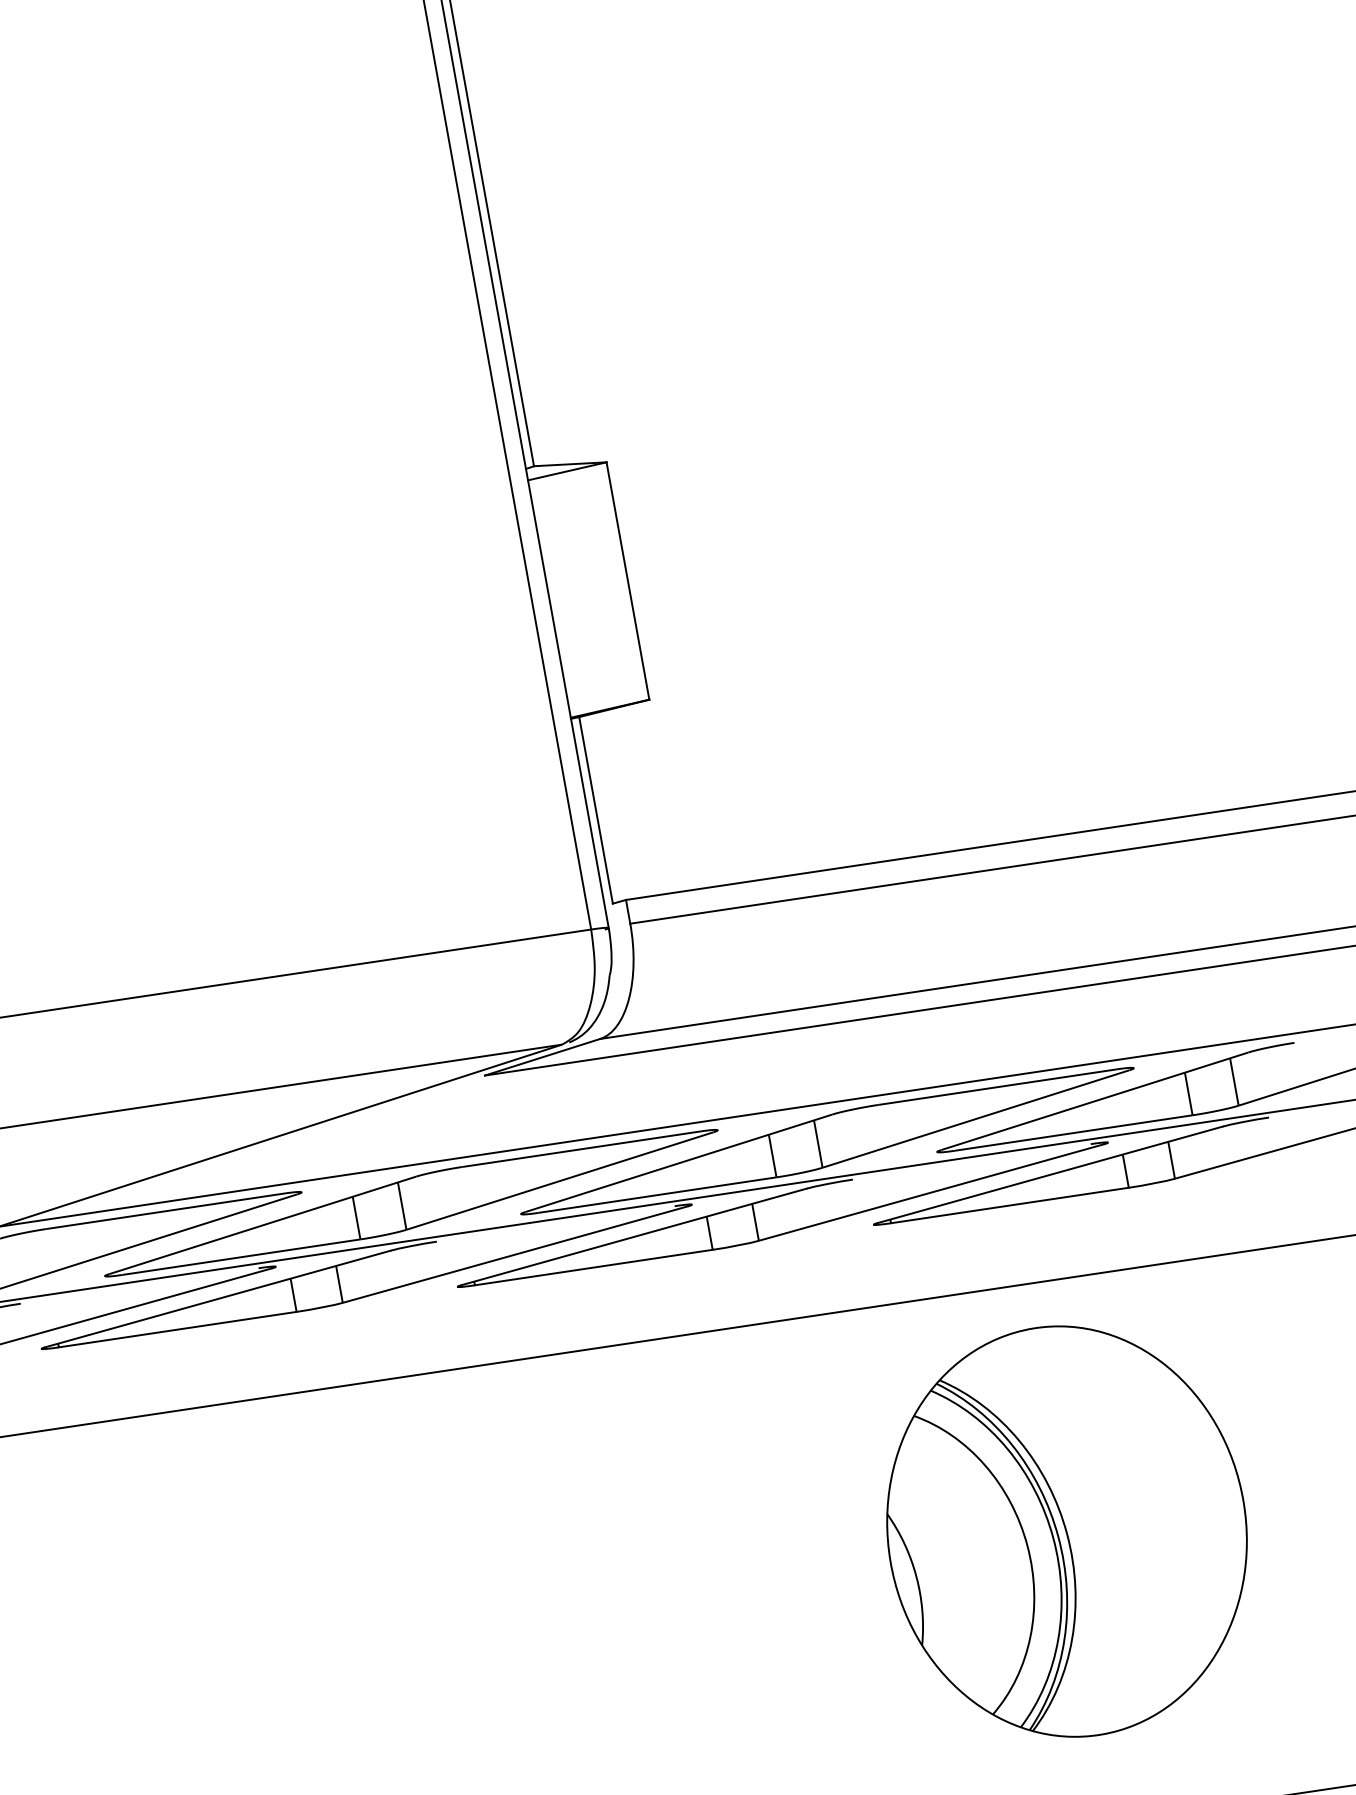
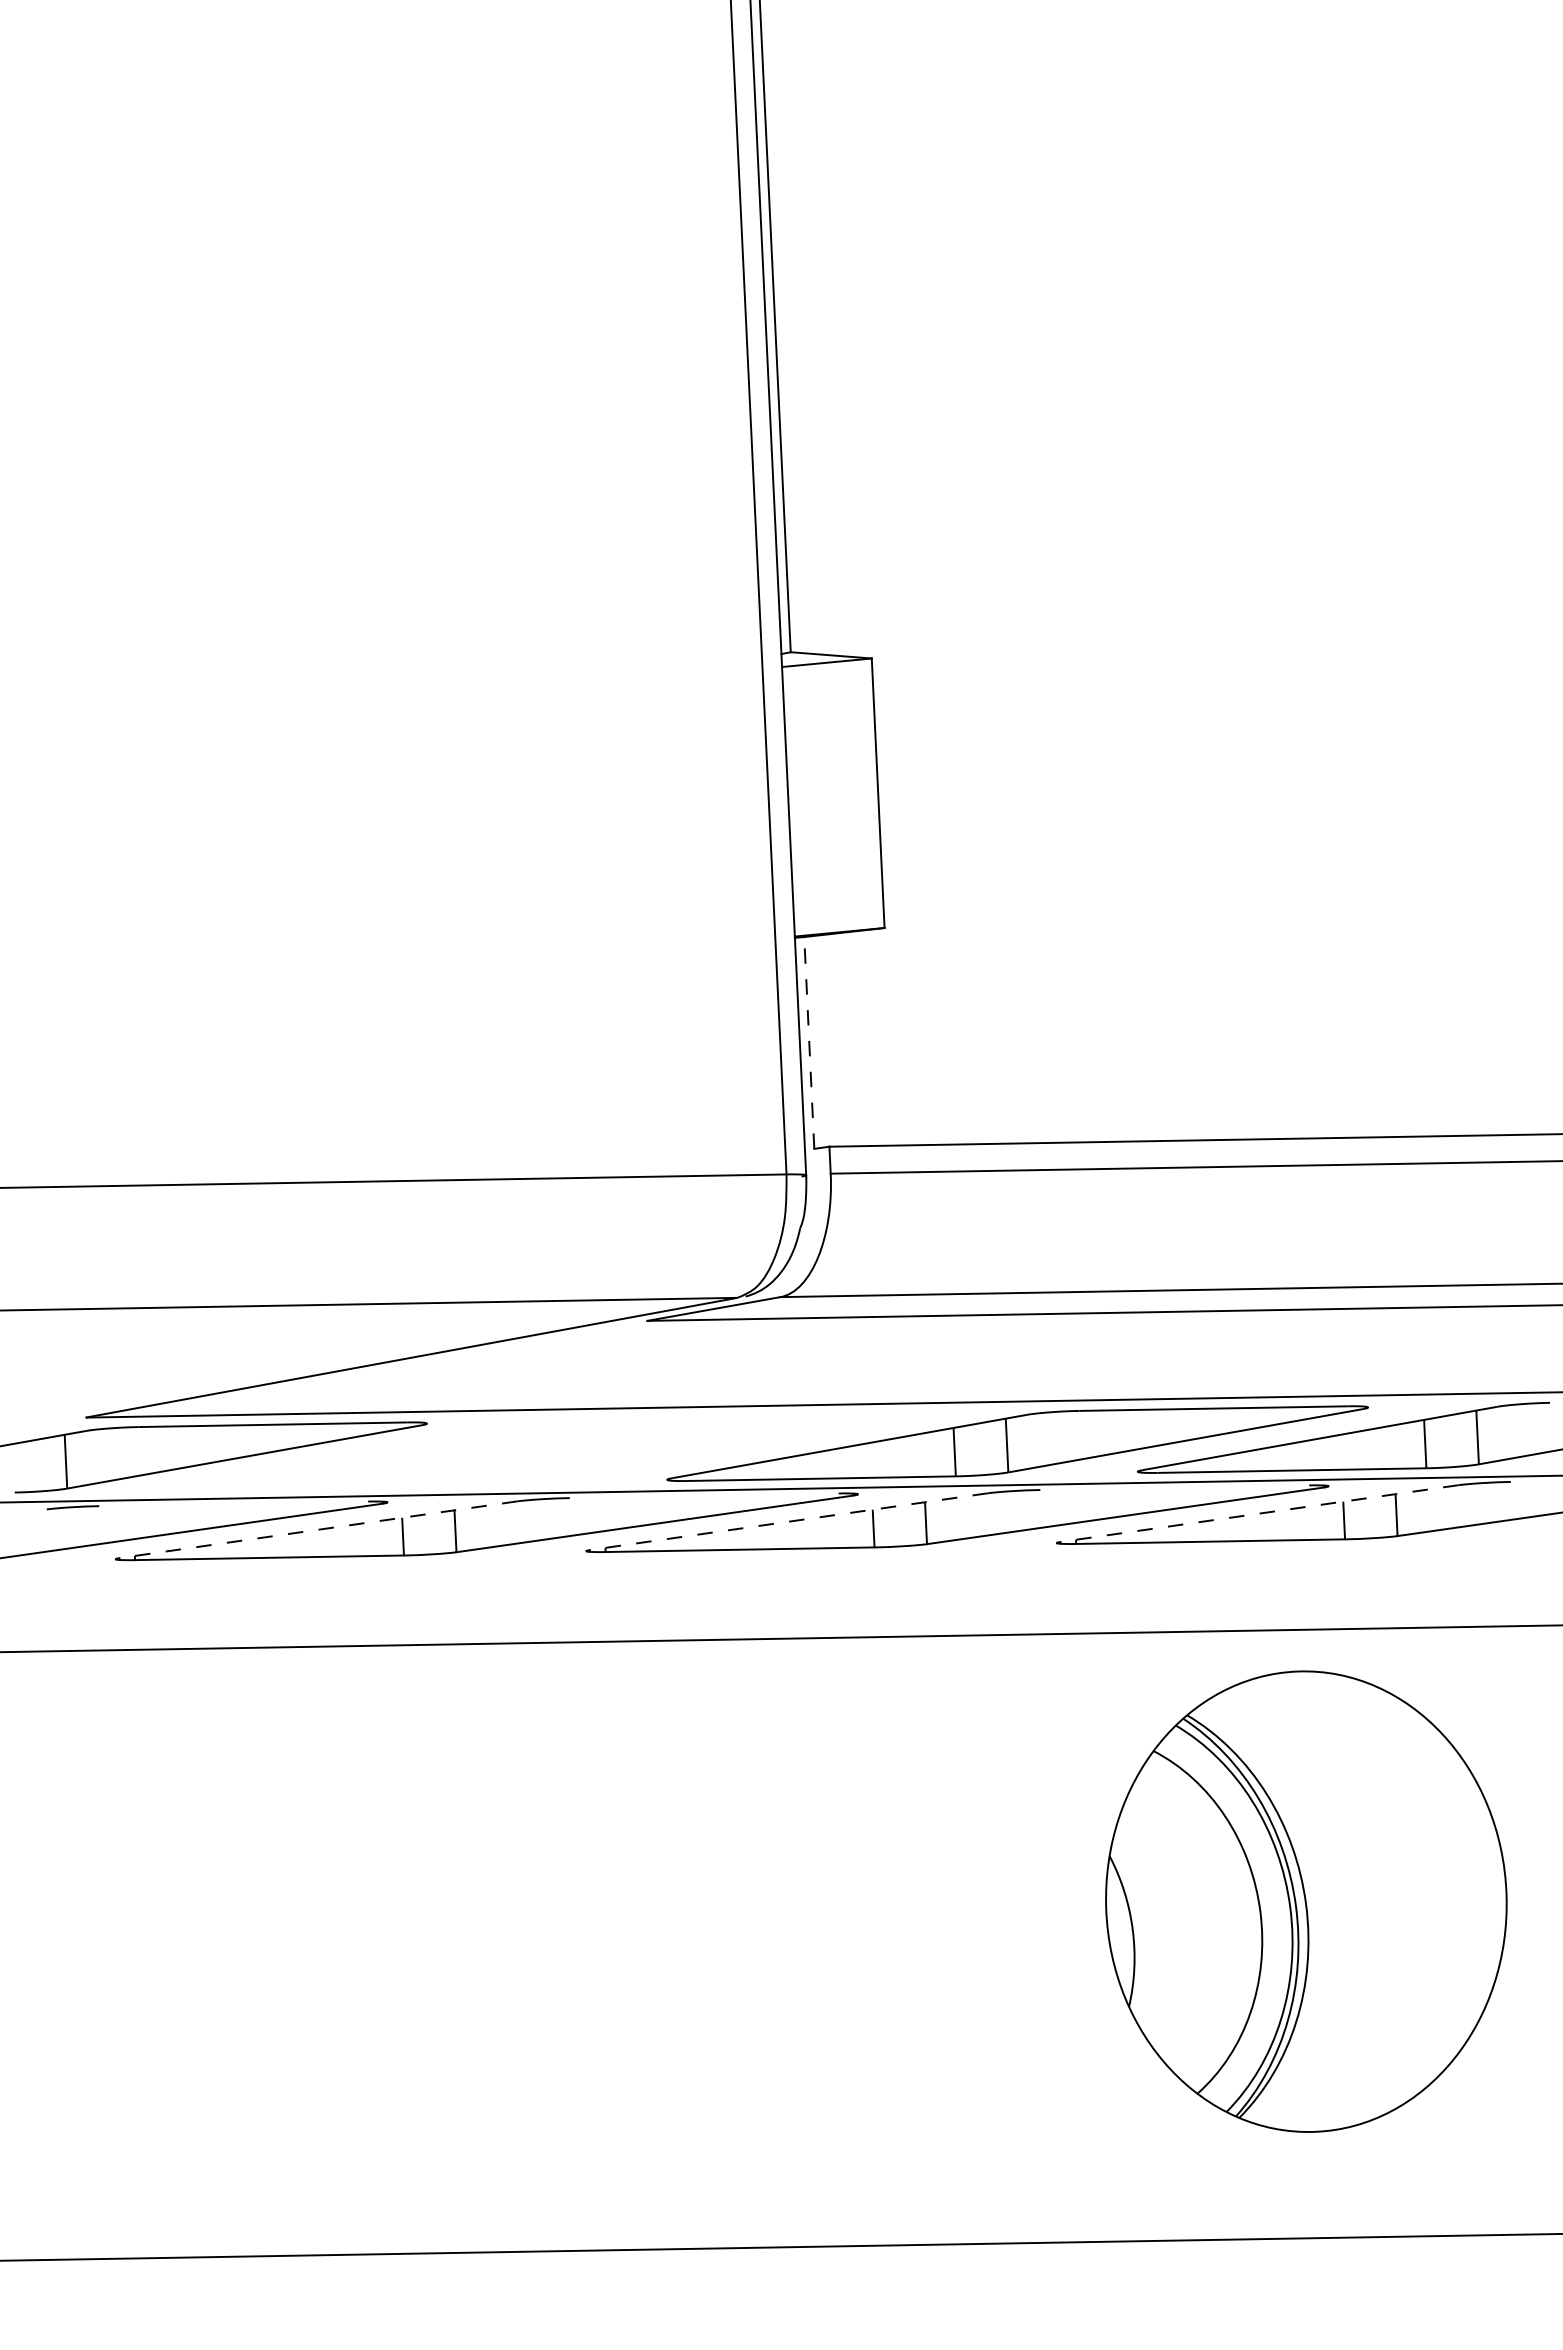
line: (596, 809) -> (809, 1042), solid -> dashed
line: (1049, 1174) -> (1259, 1513), solid -> dashed
part: (410, 1203) -> (546, 1451), removed
line: (633, 1236) -> (788, 1521), solid -> dashed
line: (217, 1298) -> (318, 1529), solid -> dashed
part: (1067, 1531) -> (1306, 1901), moved

